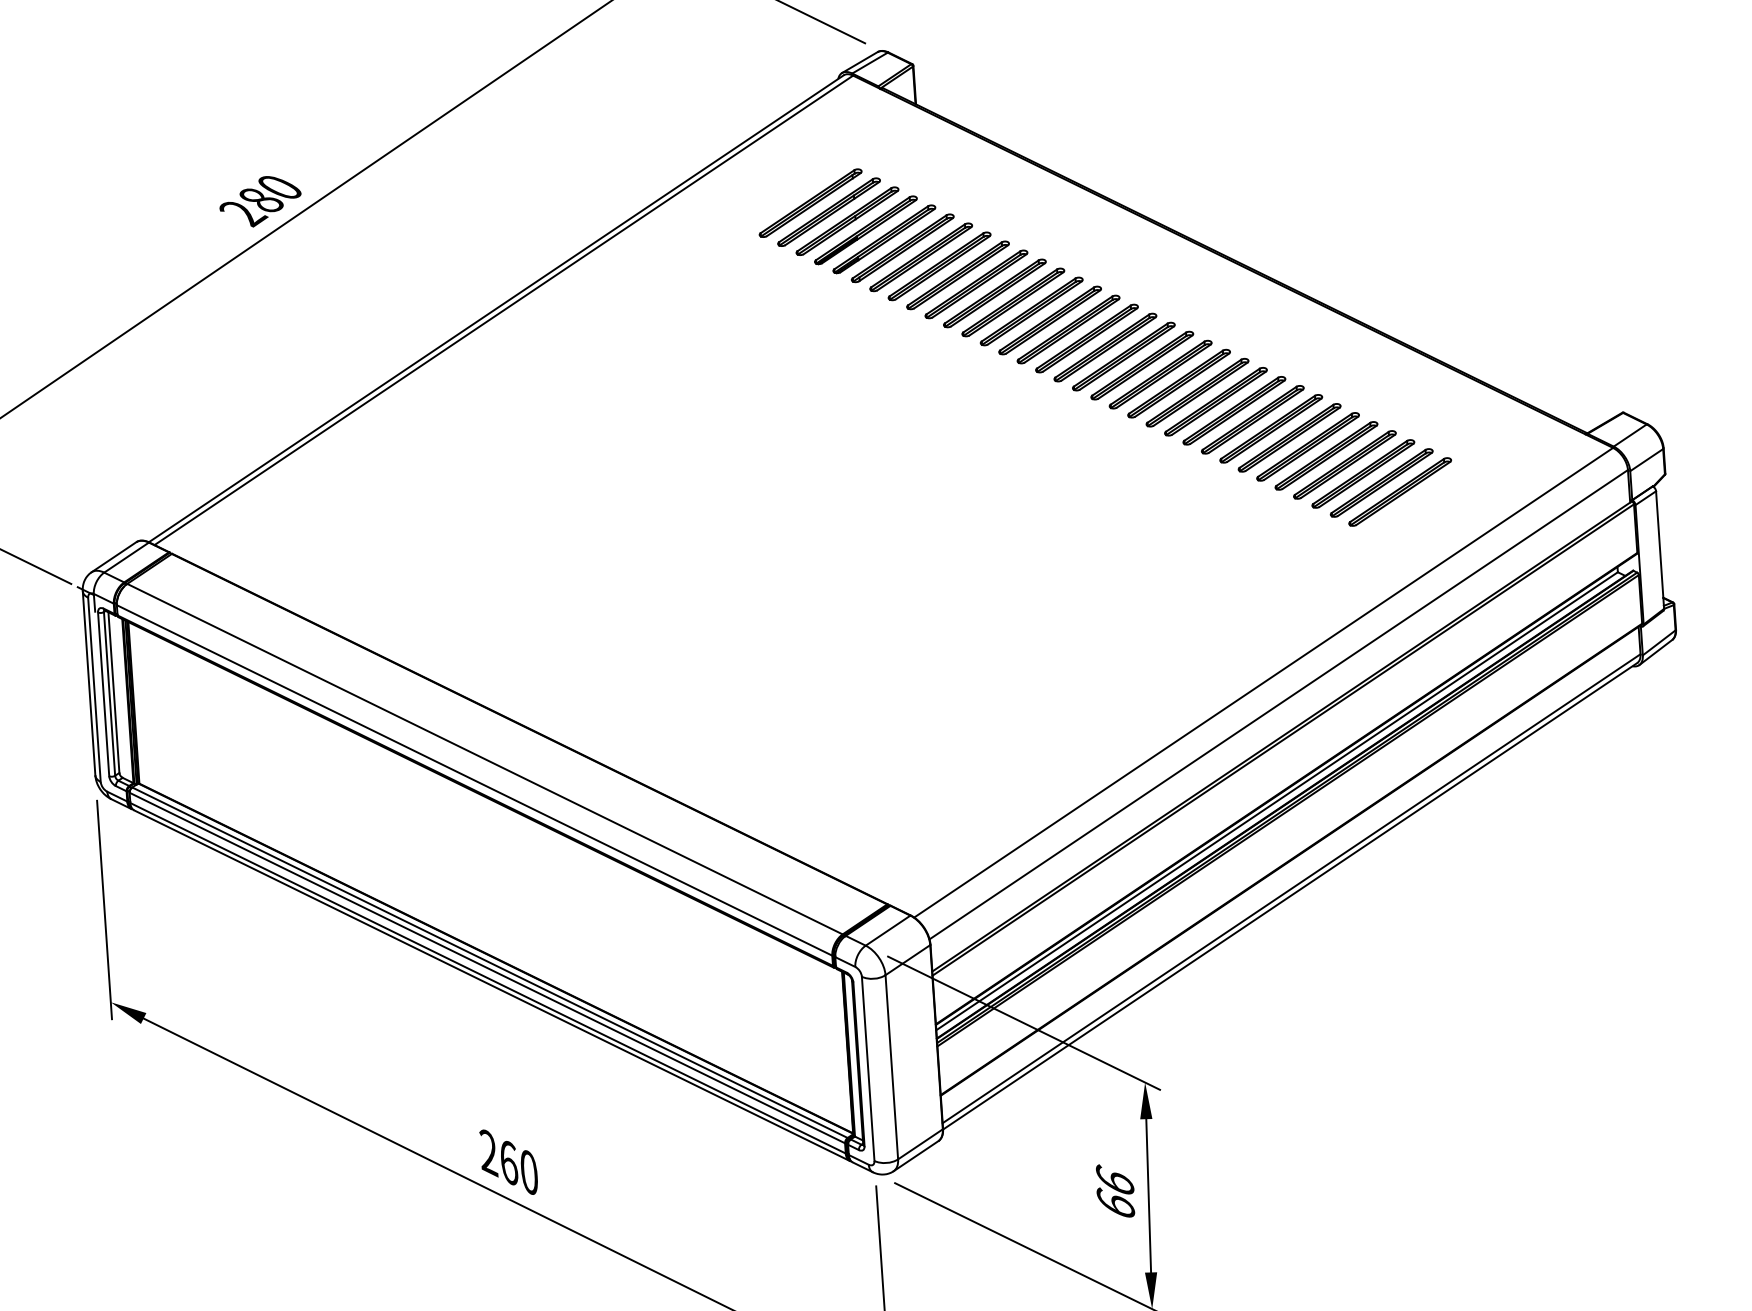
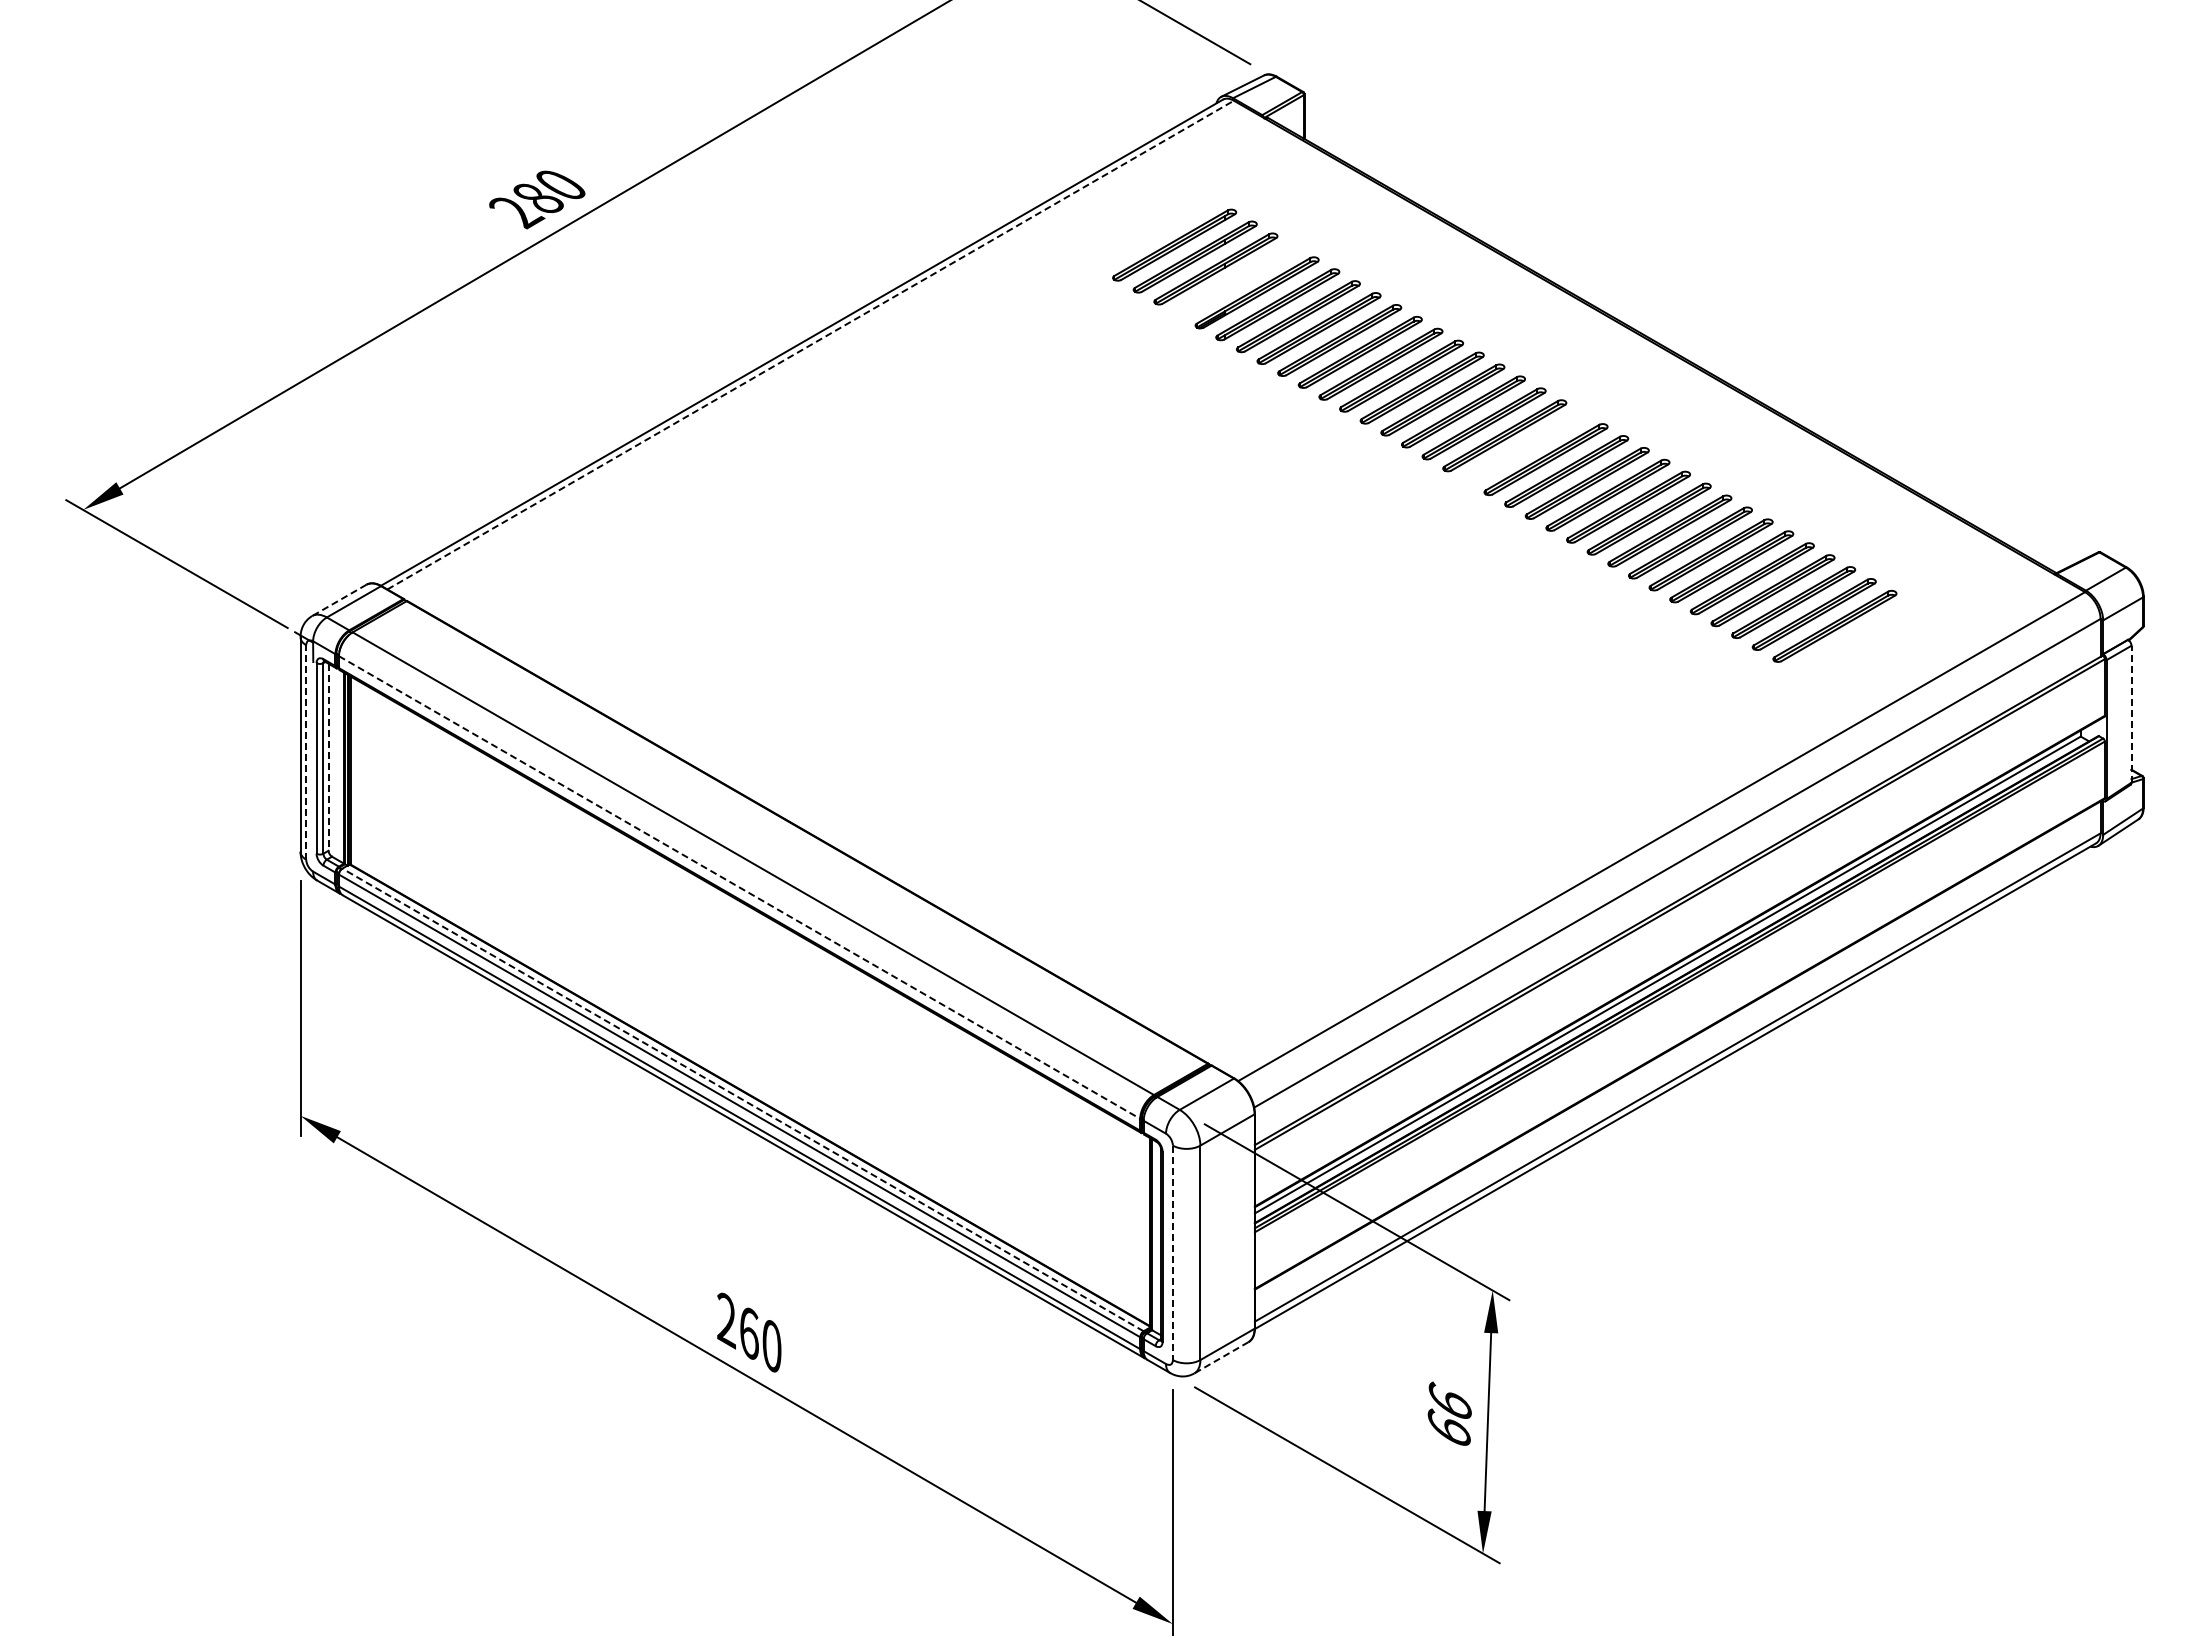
part: (865, 229) -> (1236, 280), removed
line: (503, 310) -> (810, 345), solid -> dashed
part: (1123, 356) -> (1525, 447), removed
line: (1660, 549) -> (2131, 713), solid -> dashed
line: (113, 557) -> (338, 600), solid -> dashed
line: (94, 688) -> (306, 751), solid -> dashed
line: (113, 692) -> (328, 757), solid -> dashed
line: (474, 780) -> (739, 887), solid -> dashed
line: (490, 962) -> (743, 1099), solid -> dashed
line: (867, 1069) -> (1172, 1253), solid -> dashed
line: (916, 1156) -> (1221, 1358), solid -> dashed

